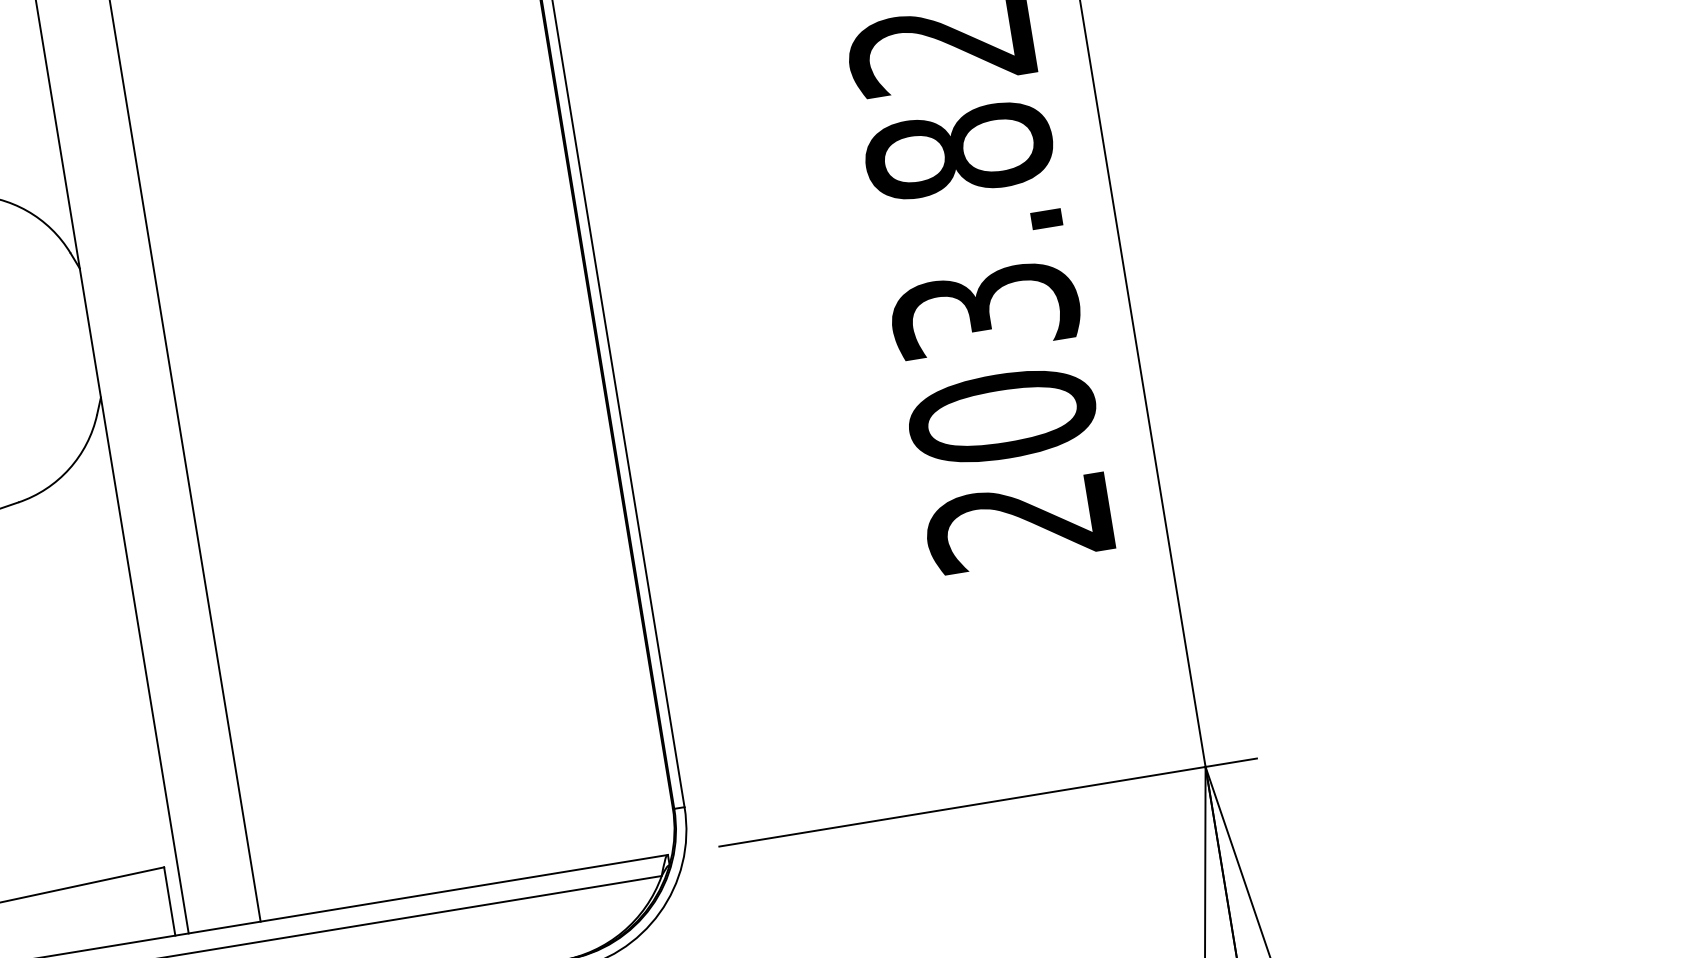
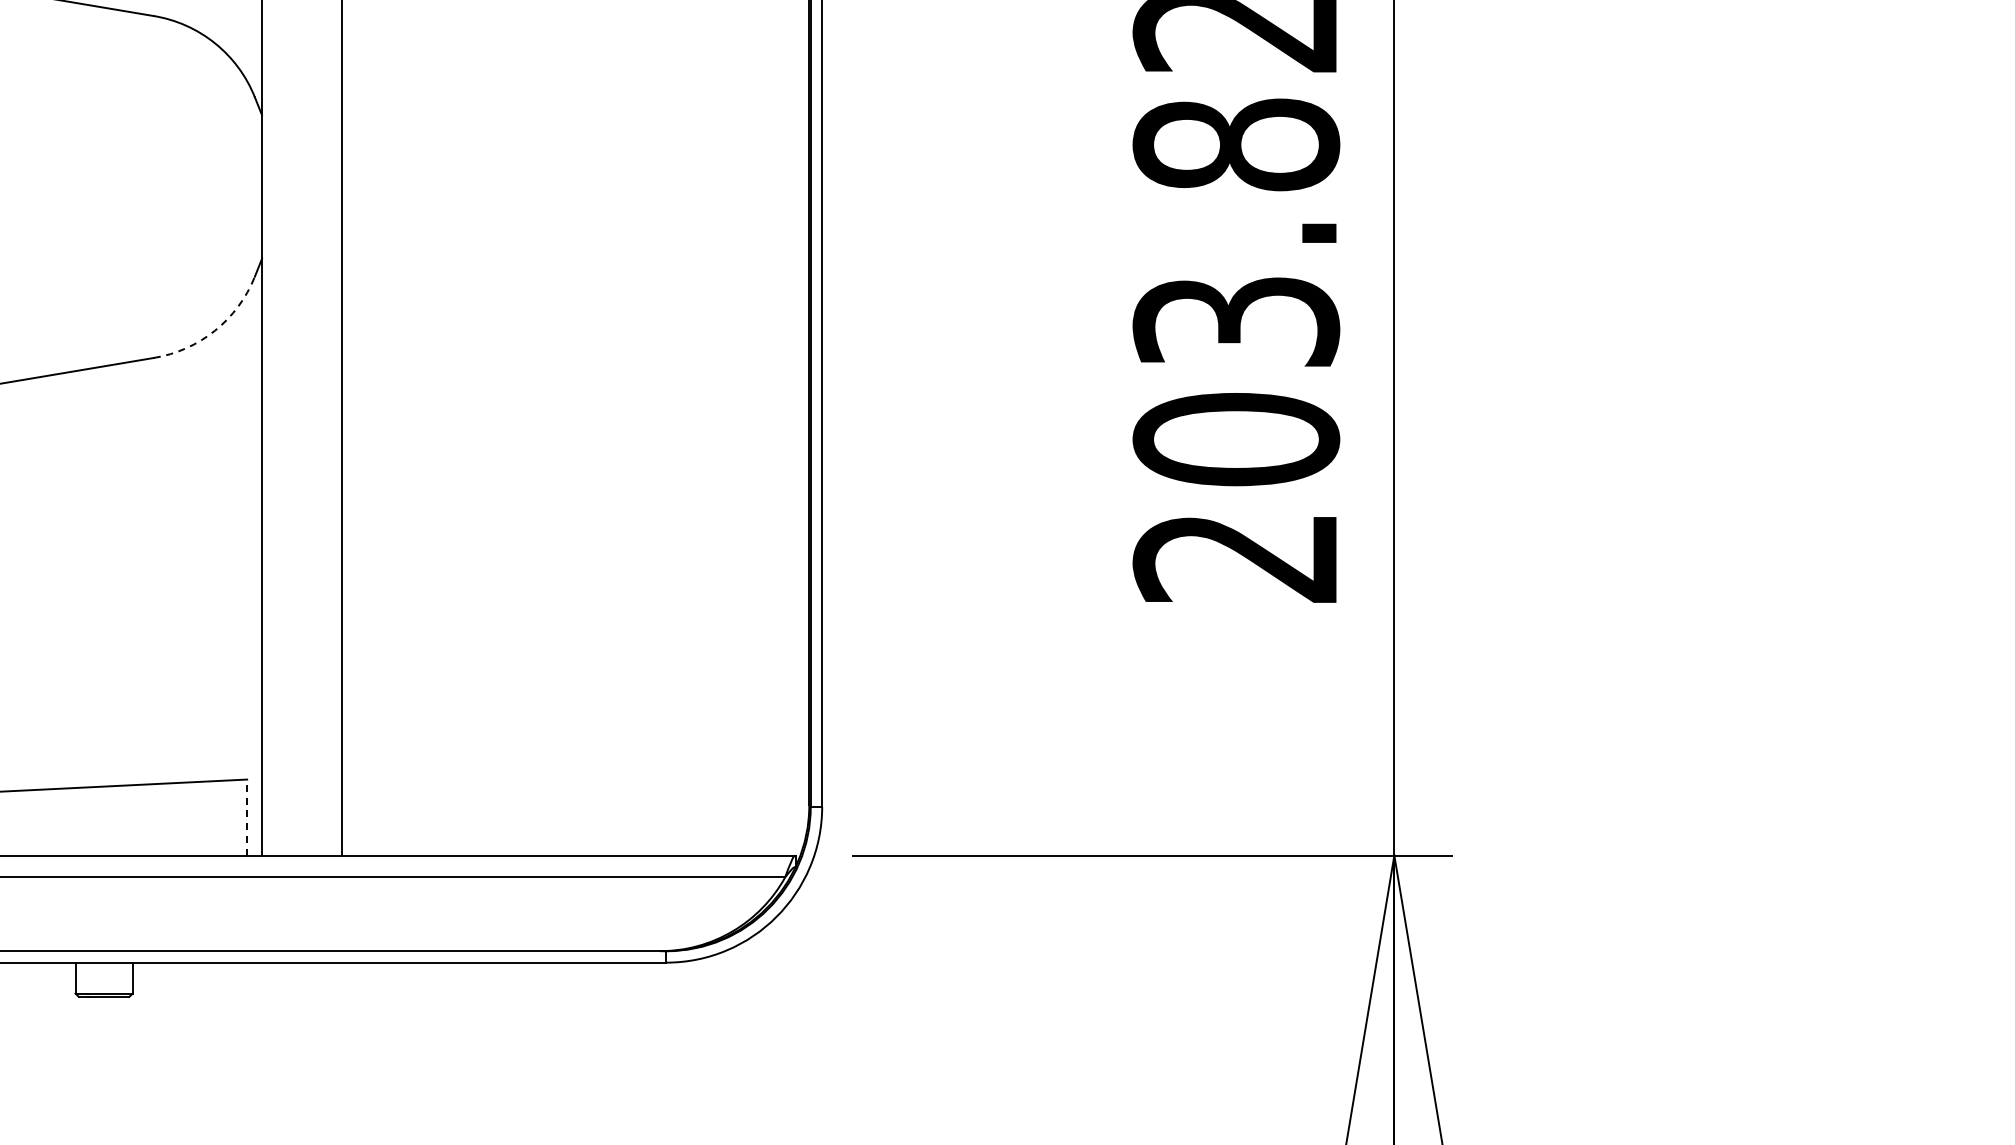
arc: (69, 468) -> (215, 330), solid -> dashed
line: (170, 901) -> (247, 817), solid -> dashed

